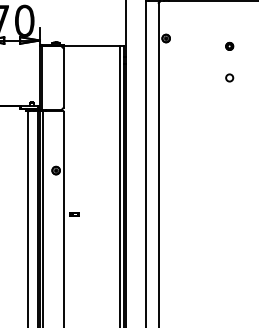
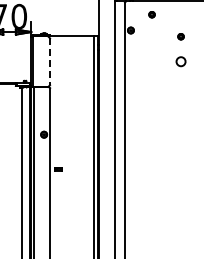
part: (192, 18) -> (151, 14), added
circle: (229, 77) -> (180, 61), size x1.6
line: (64, 79) -> (50, 62), solid -> dashed

